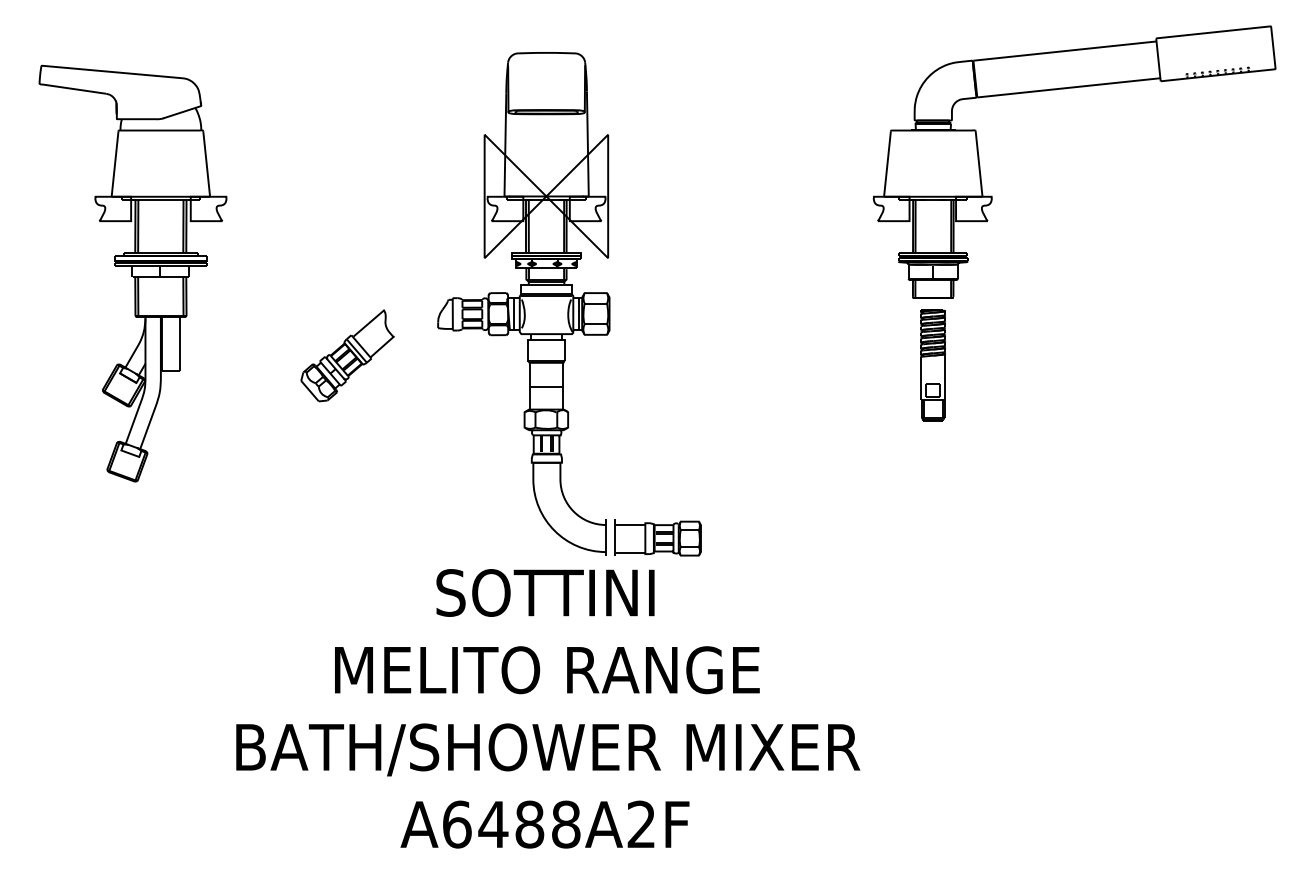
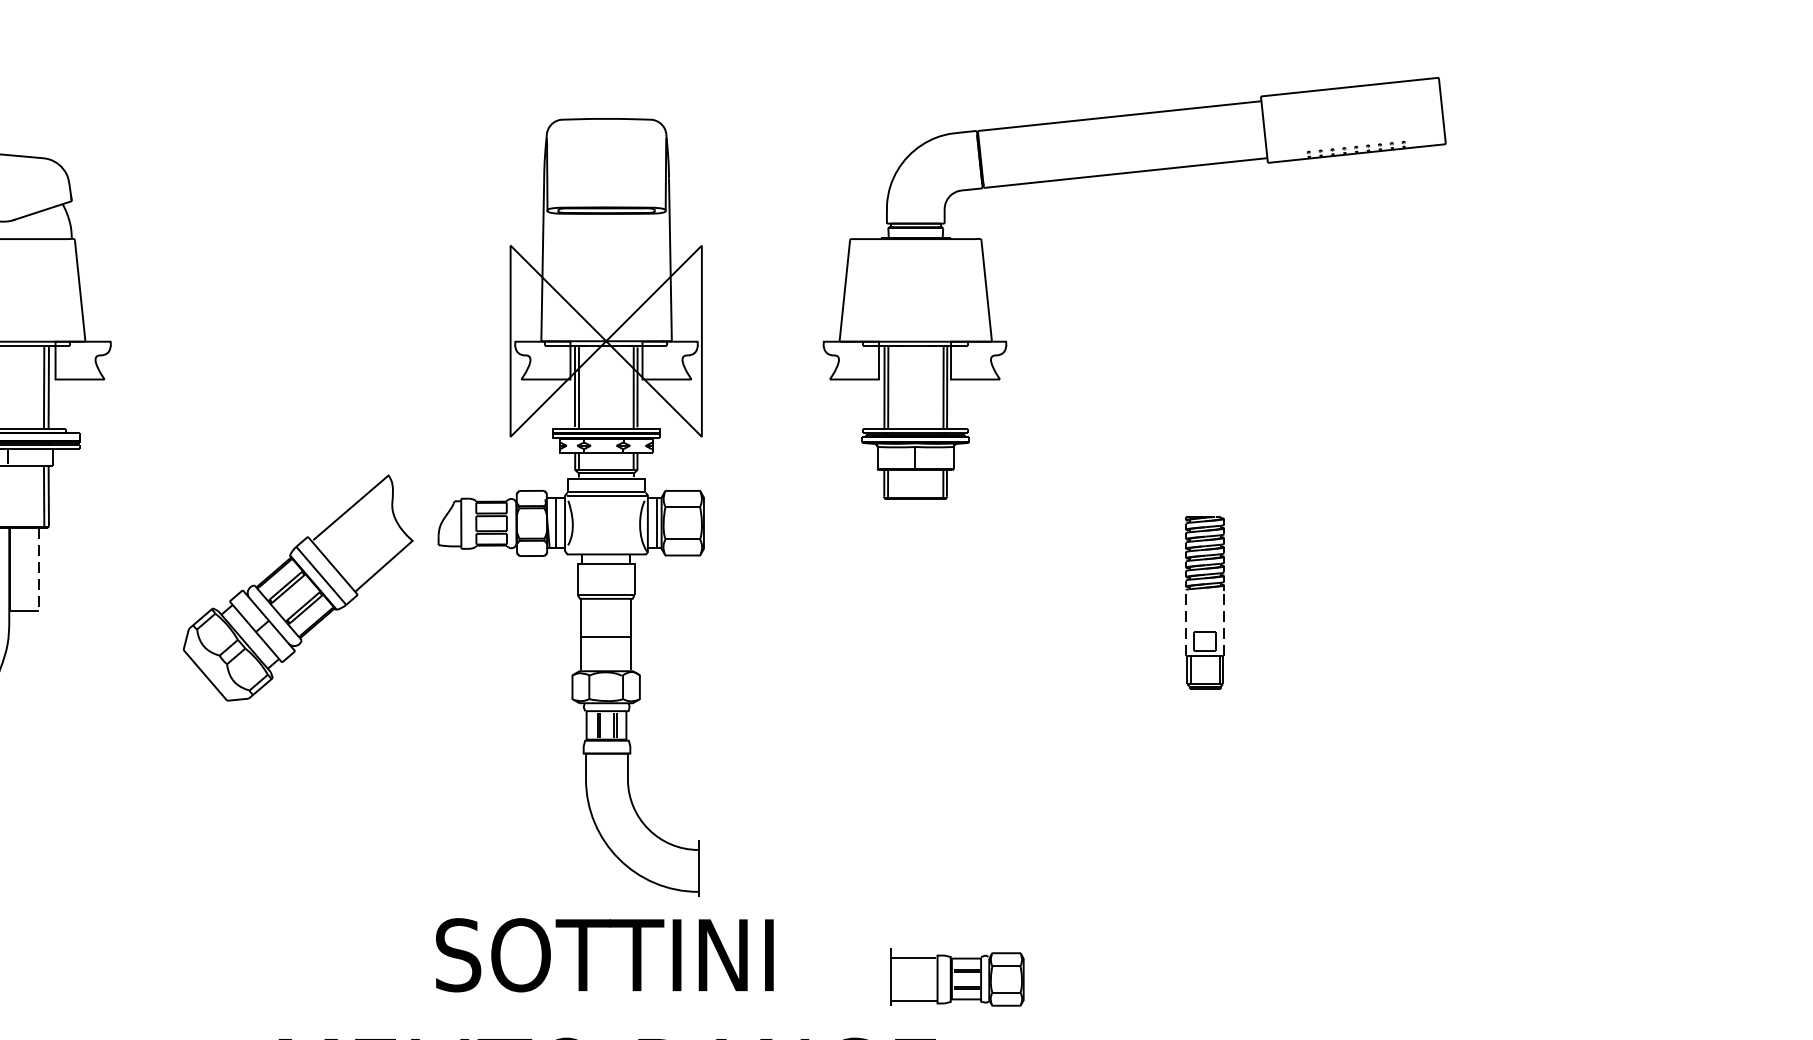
part: (1065, 89) -> (1120, 175), moved
line: (180, 343) -> (39, 568), solid -> dashed
part: (347, 355) -> (298, 587), size x1.6
line: (920, 377) -> (1185, 621), solid -> dashed
line: (945, 378) -> (1224, 623), solid -> dashed
part: (657, 537) -> (956, 977), moved

